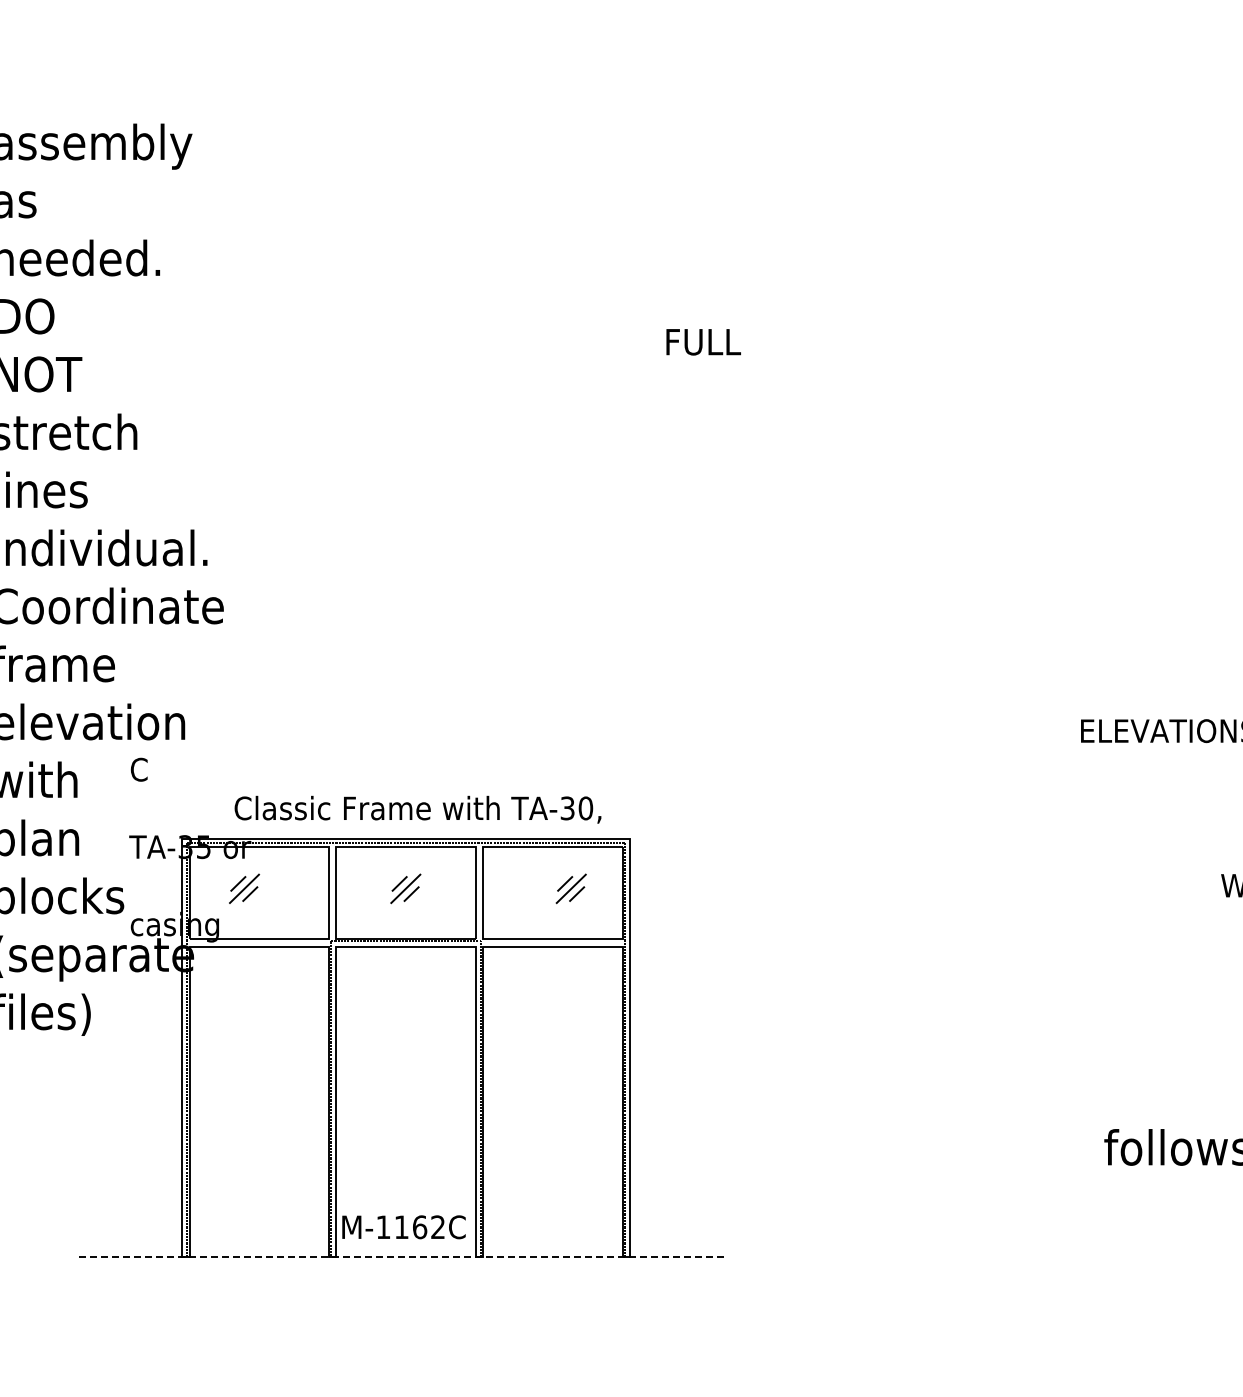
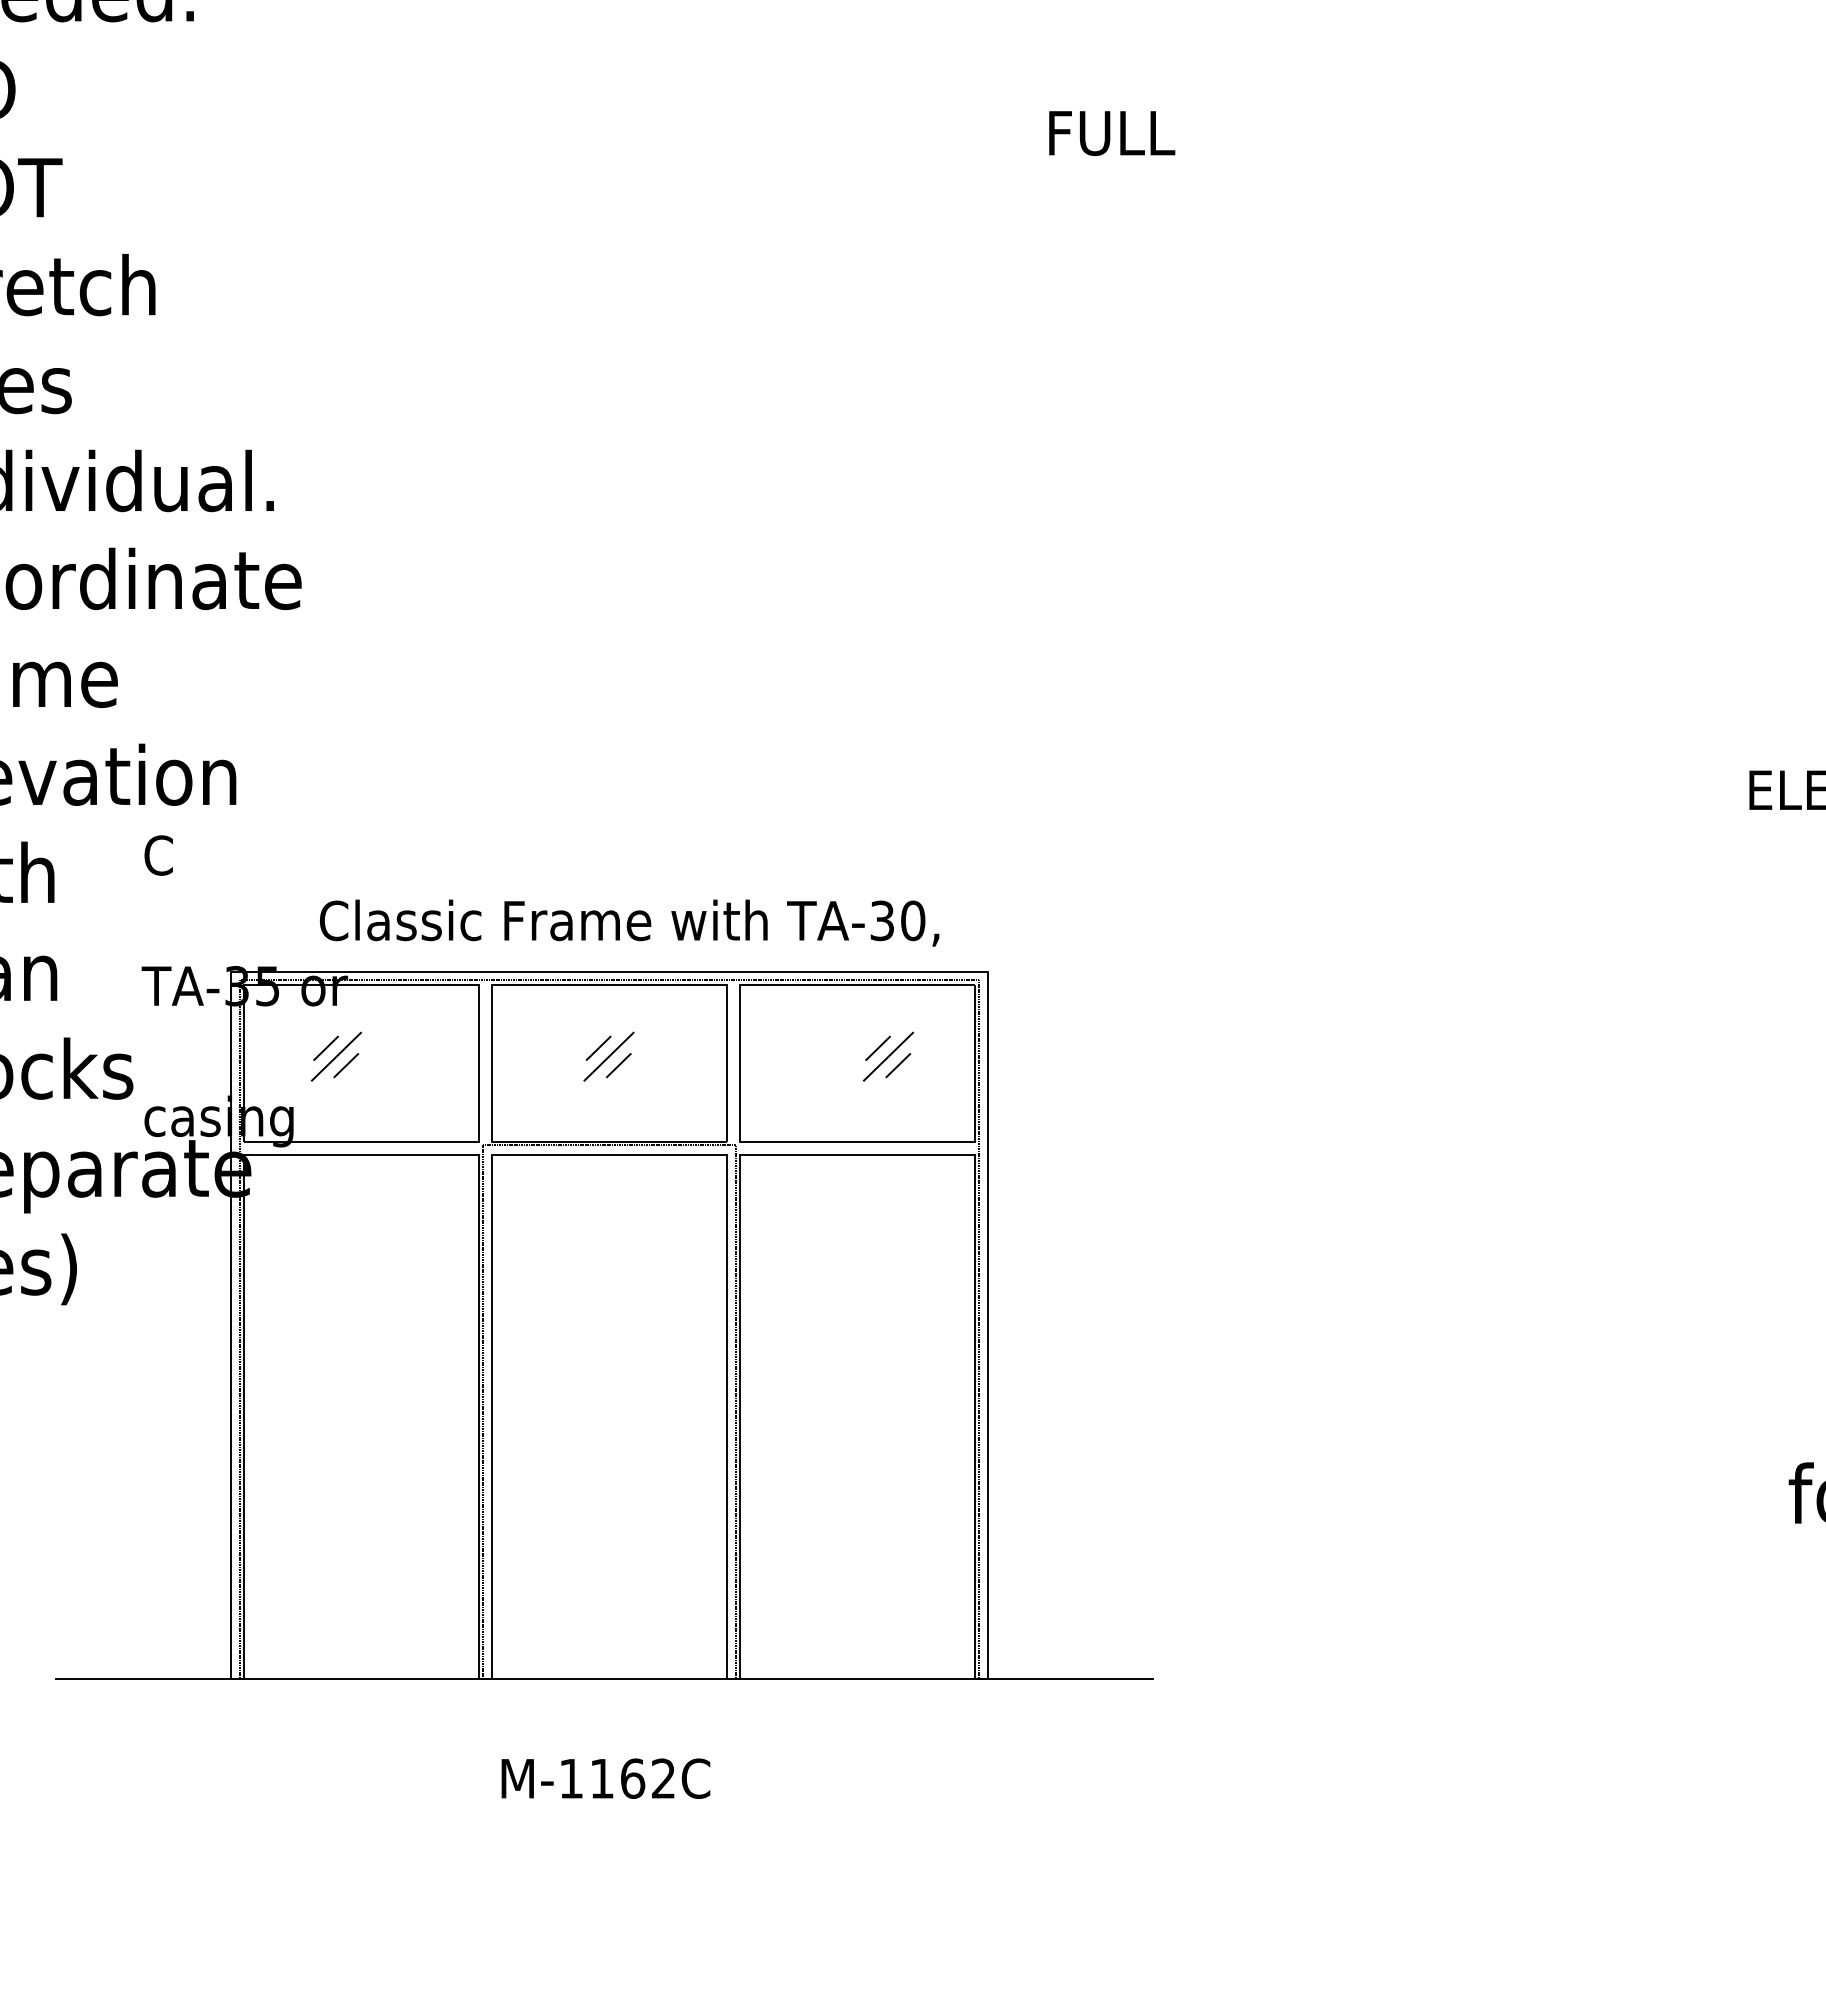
text: (403, 1227) -> (605, 1779), moved
line: (403, 1256) -> (605, 1677), dashed -> solid

